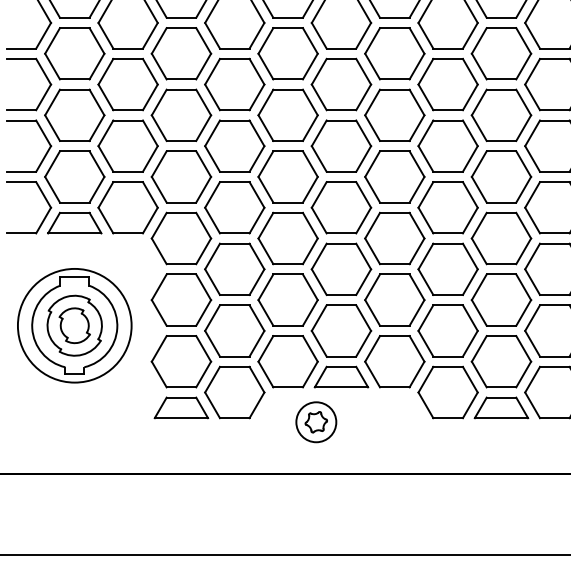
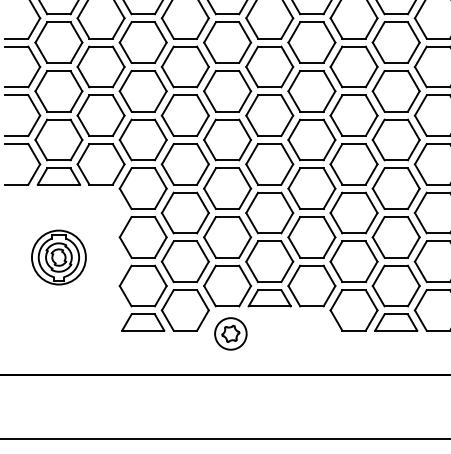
part: (74, 325) -> (58, 257), size x0.6
part: (315, 421) -> (230, 333), moved

